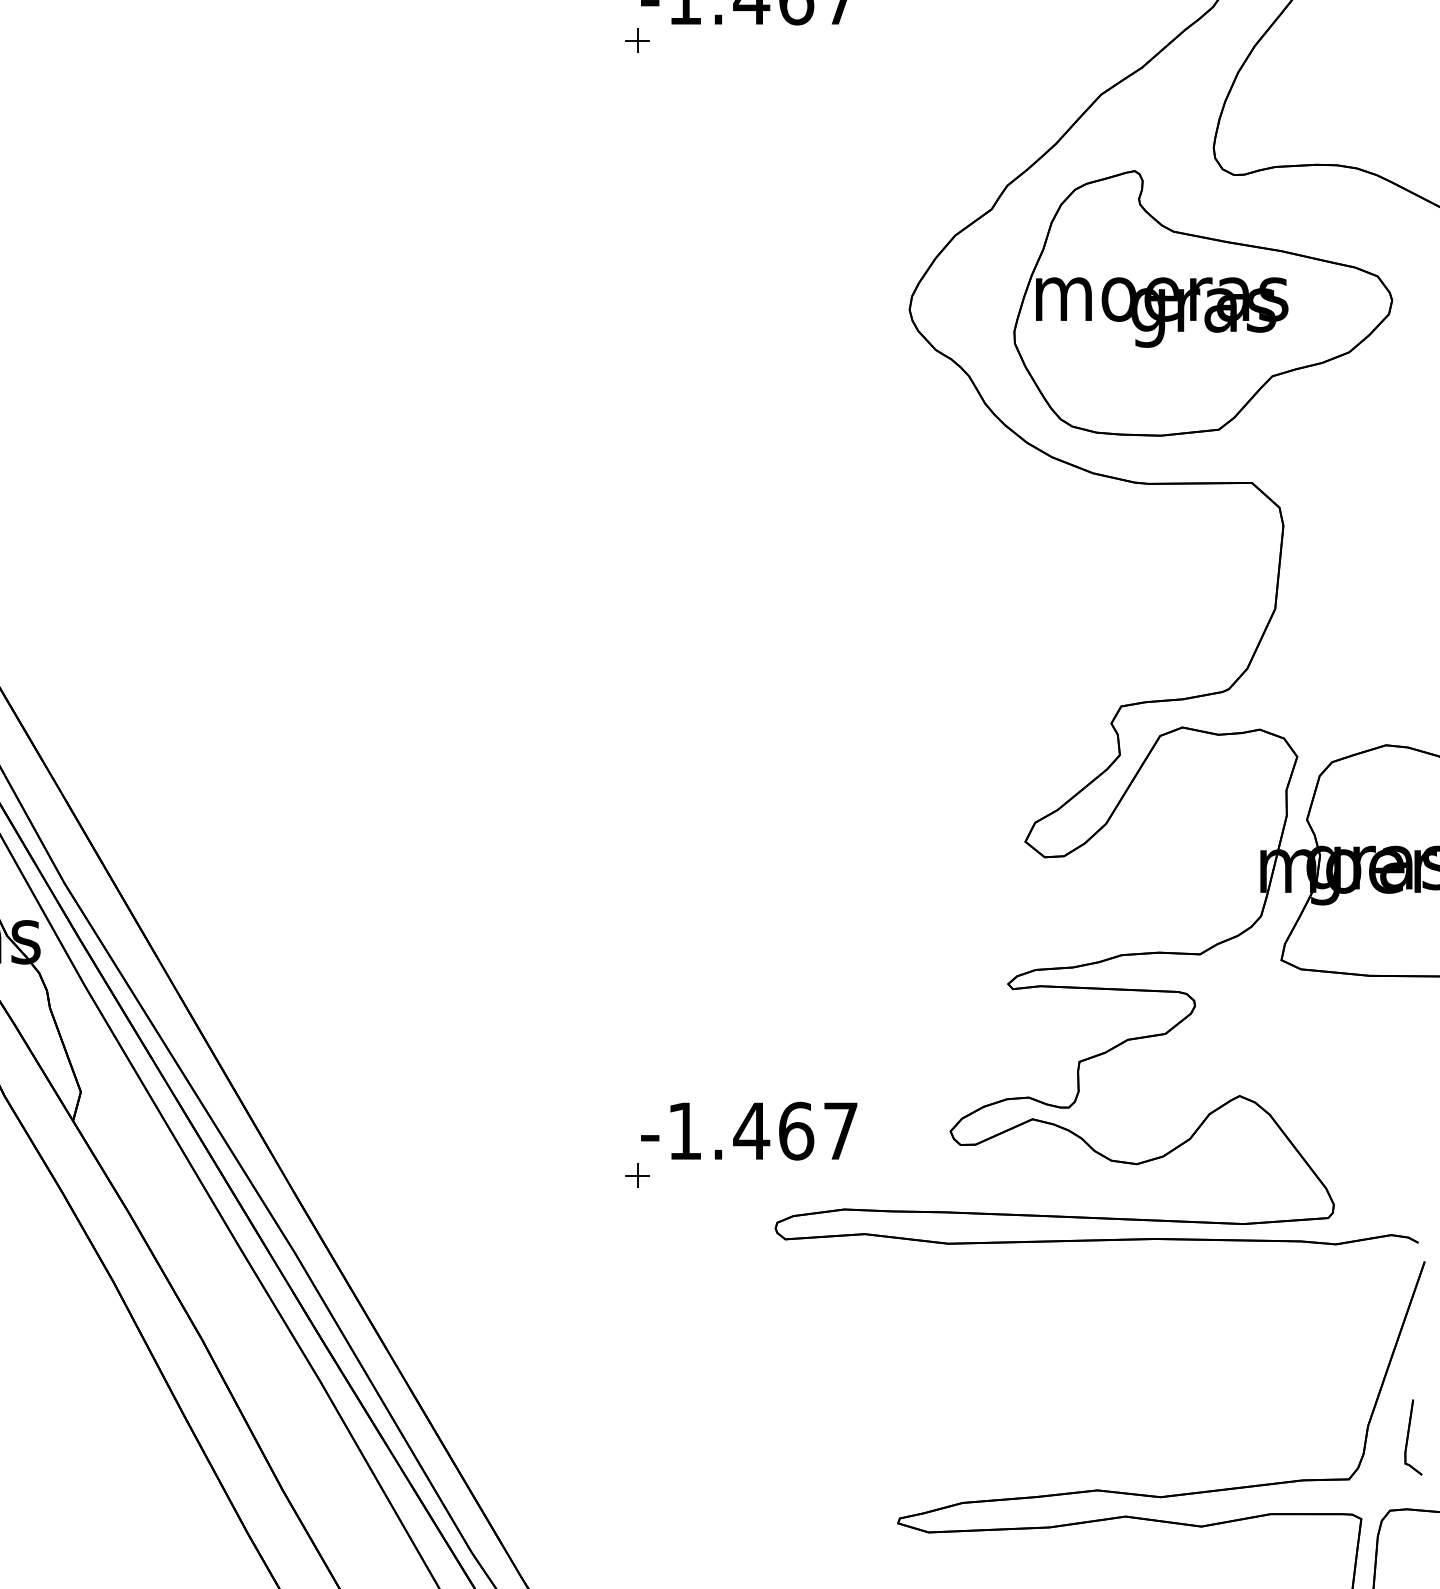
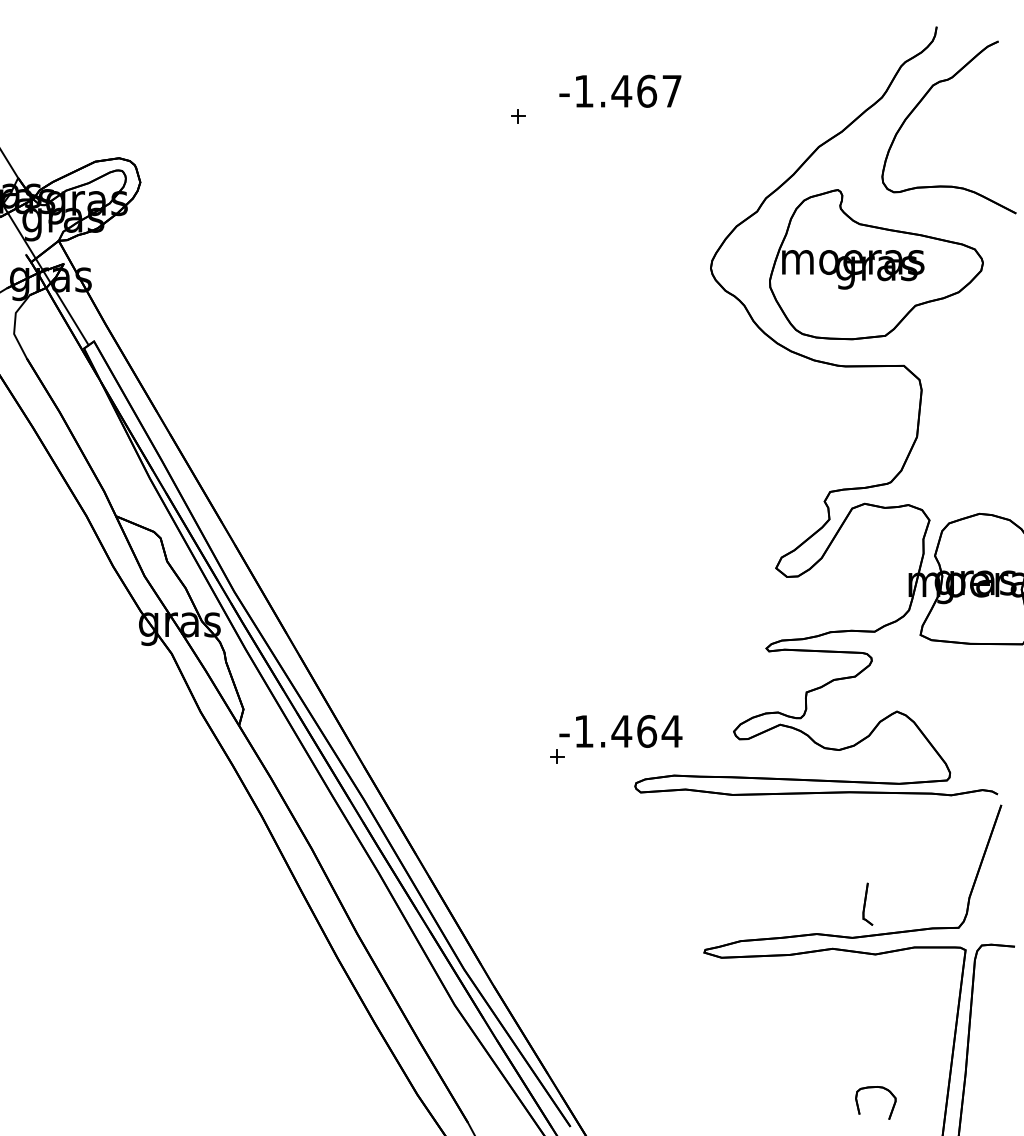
part: (637, 40) -> (518, 116), moved
text: (839, 1131) -> (671, 731), -1.467 -> -1.464
part: (1412, 1436) -> (867, 903), moved

